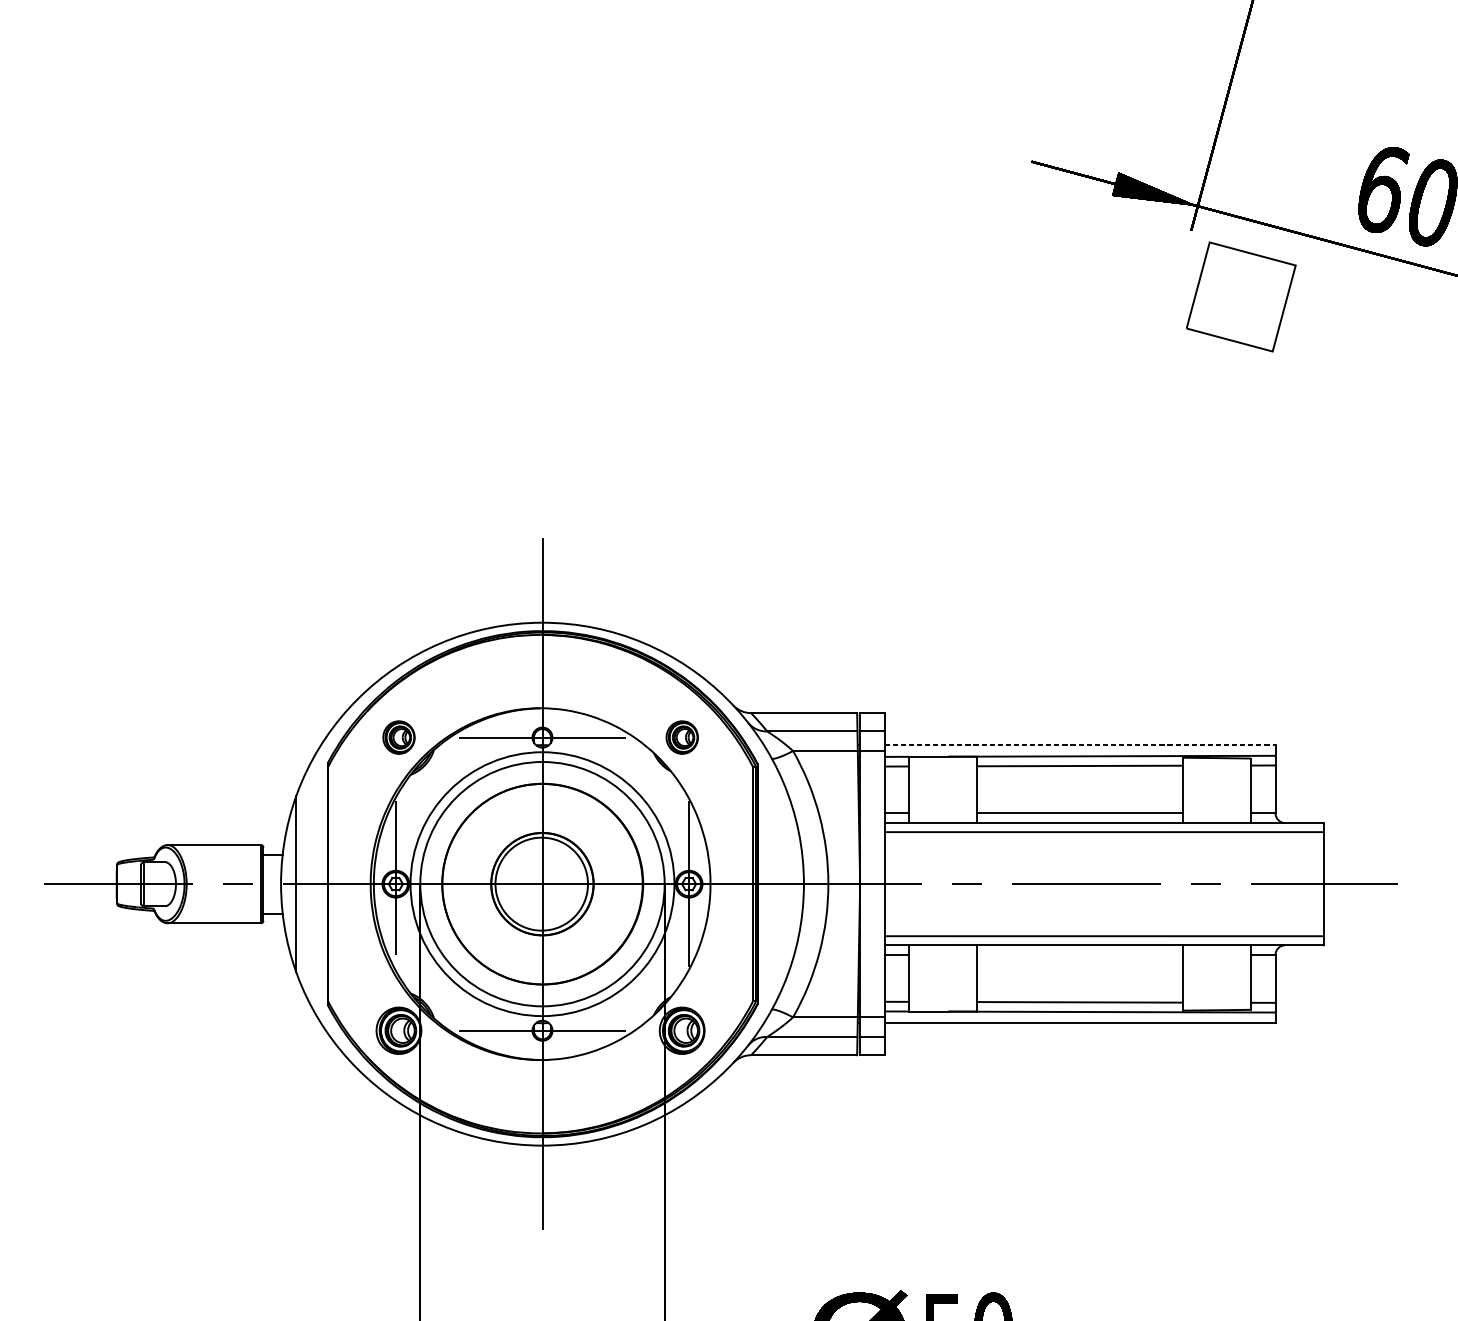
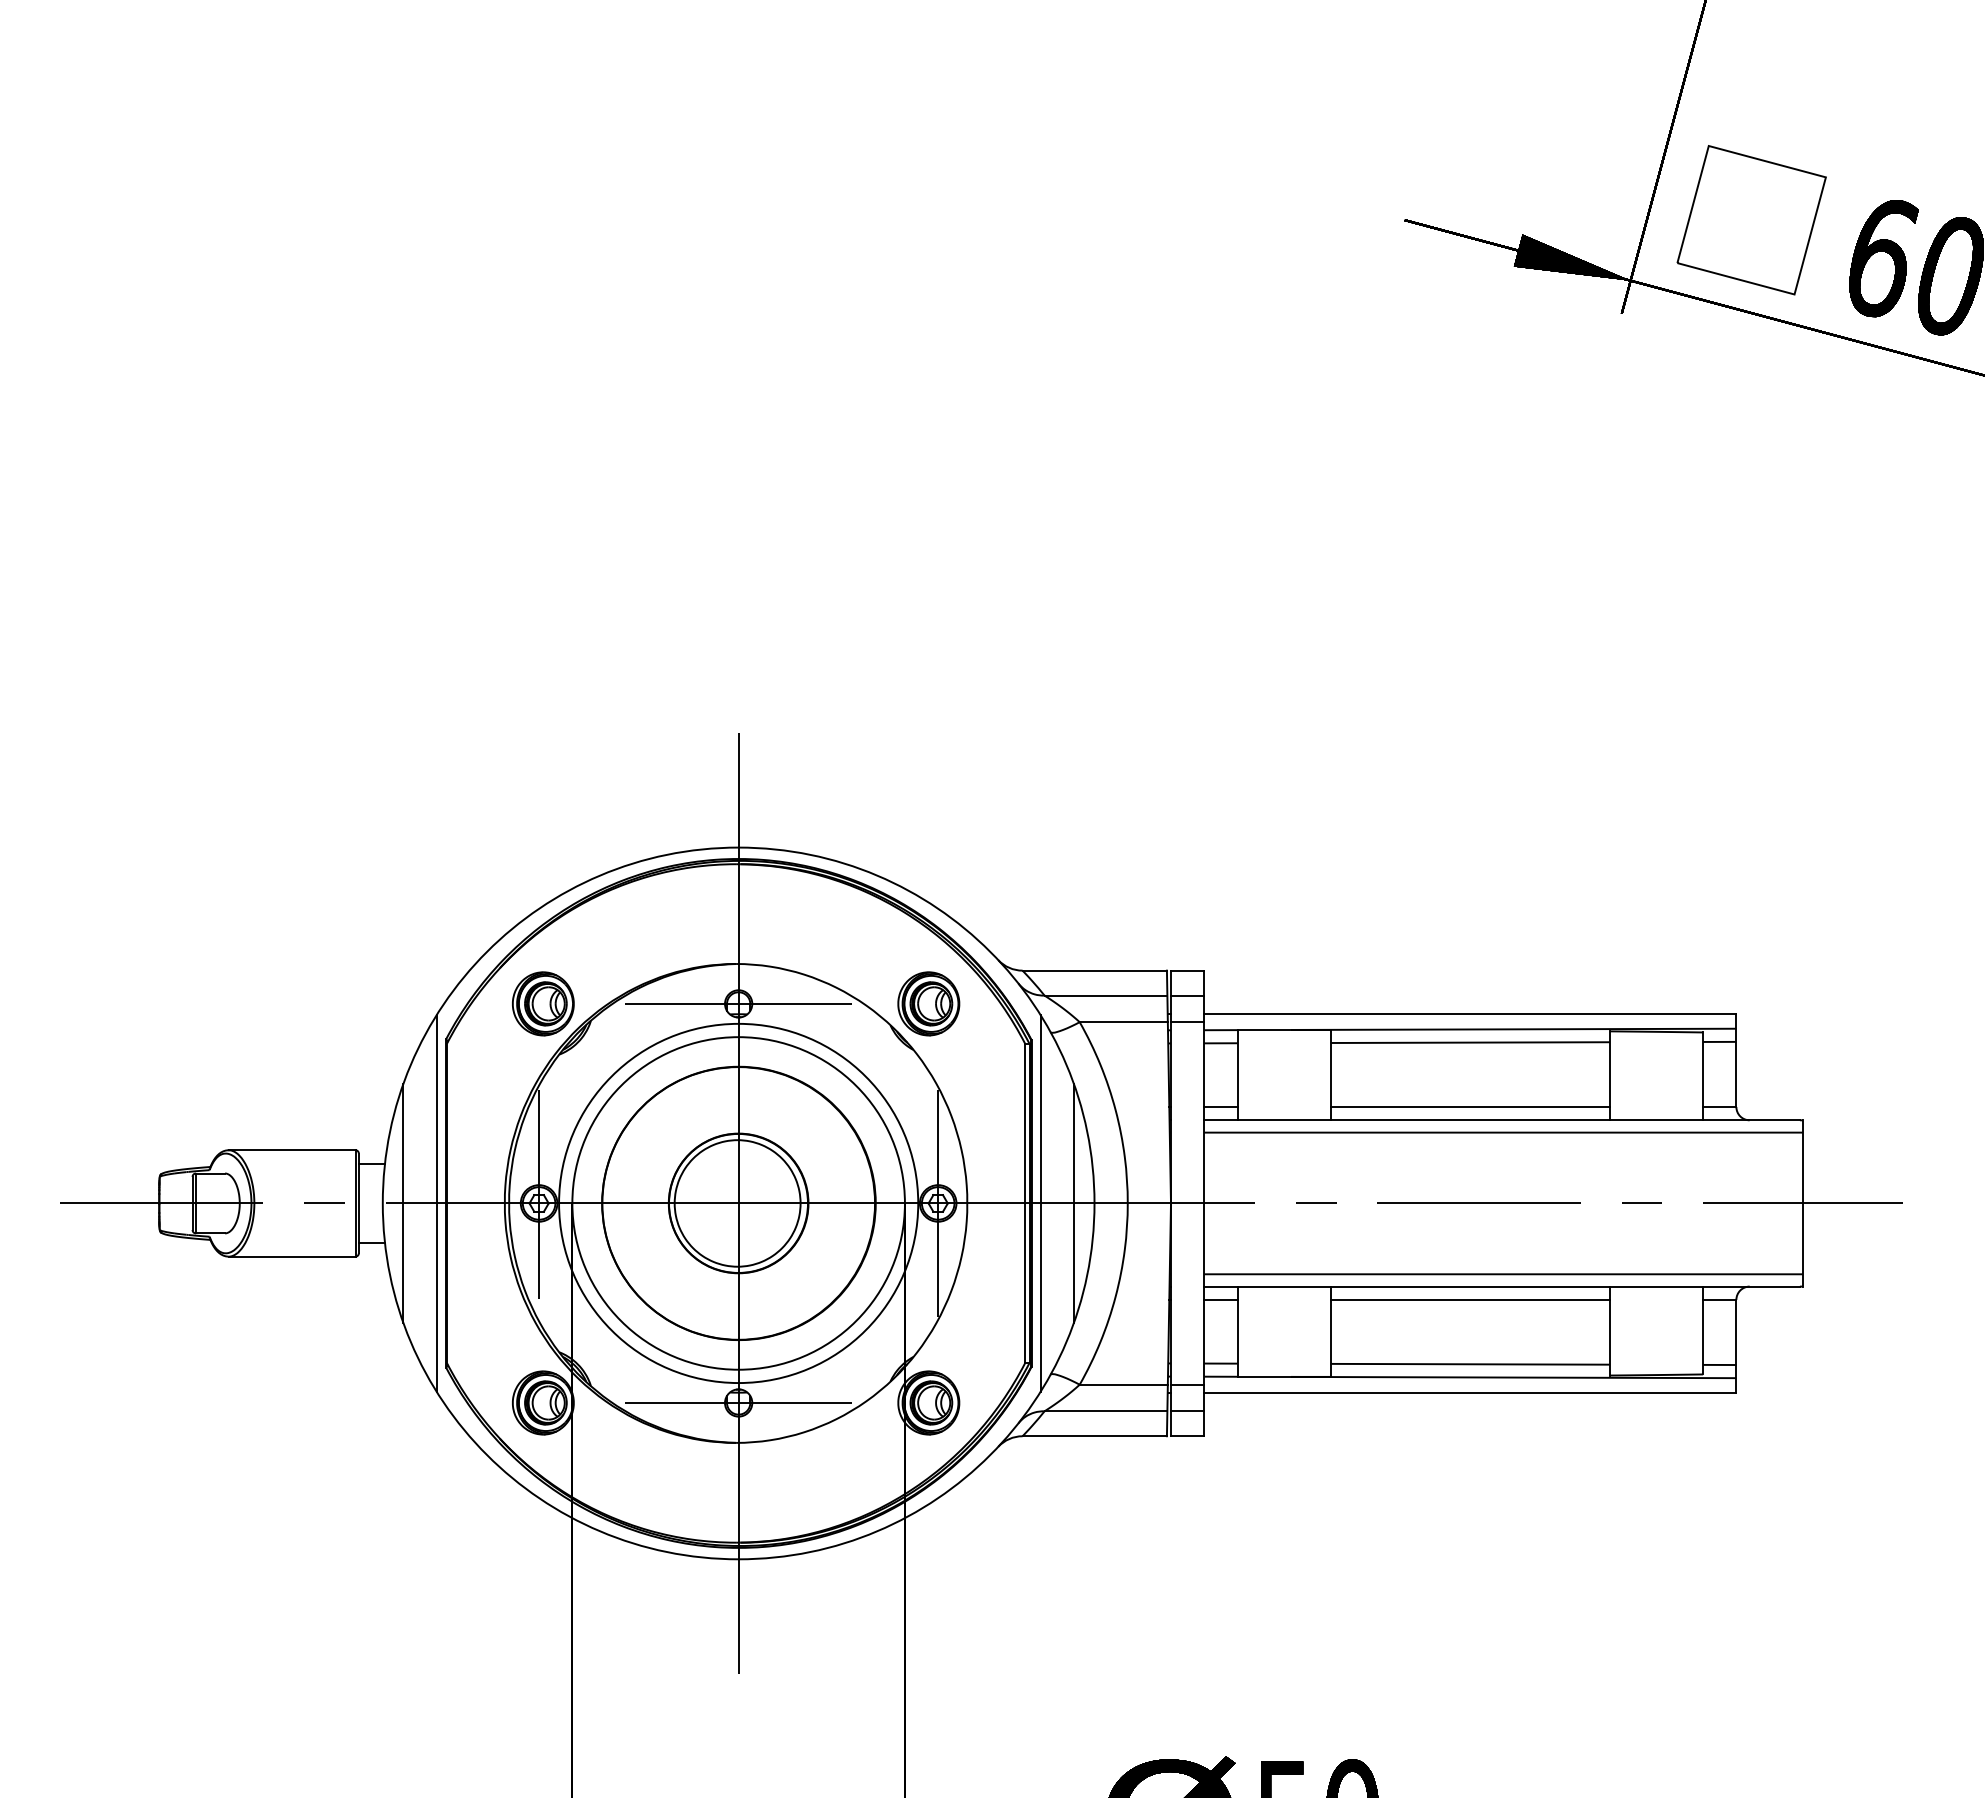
part: (1241, 297) -> (1751, 220), moved
part: (399, 737) -> (543, 1003), size x1.43
part: (681, 737) -> (928, 1003), size x1.43
line: (1080, 744) -> (1470, 1013), dashed -> solid
line: (320, 884) -> (436, 1203), added
line: (764, 884) -> (1040, 1203), added
line: (788, 884) -> (1073, 1203), added
line: (1080, 954) -> (1470, 1299), added

